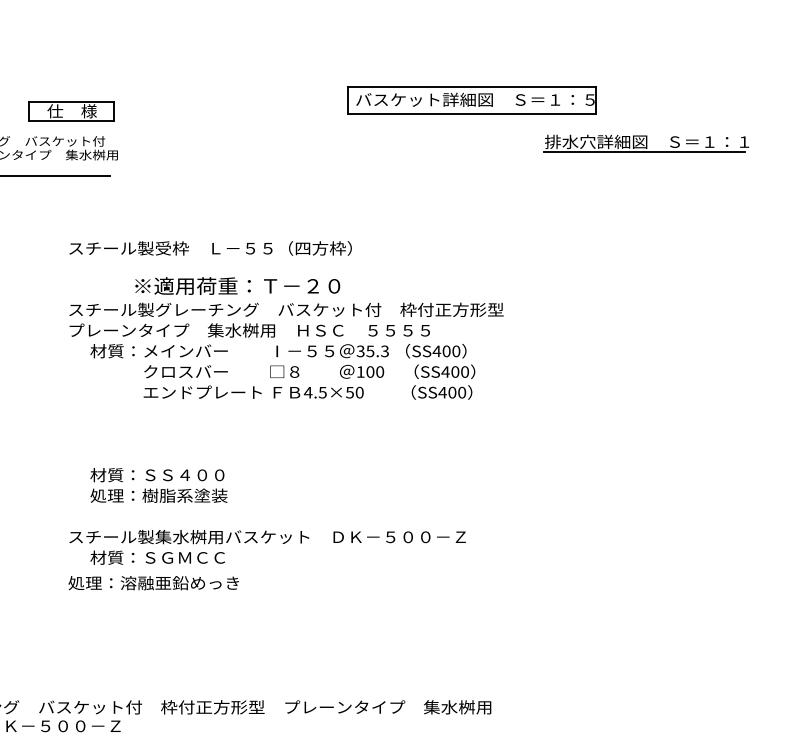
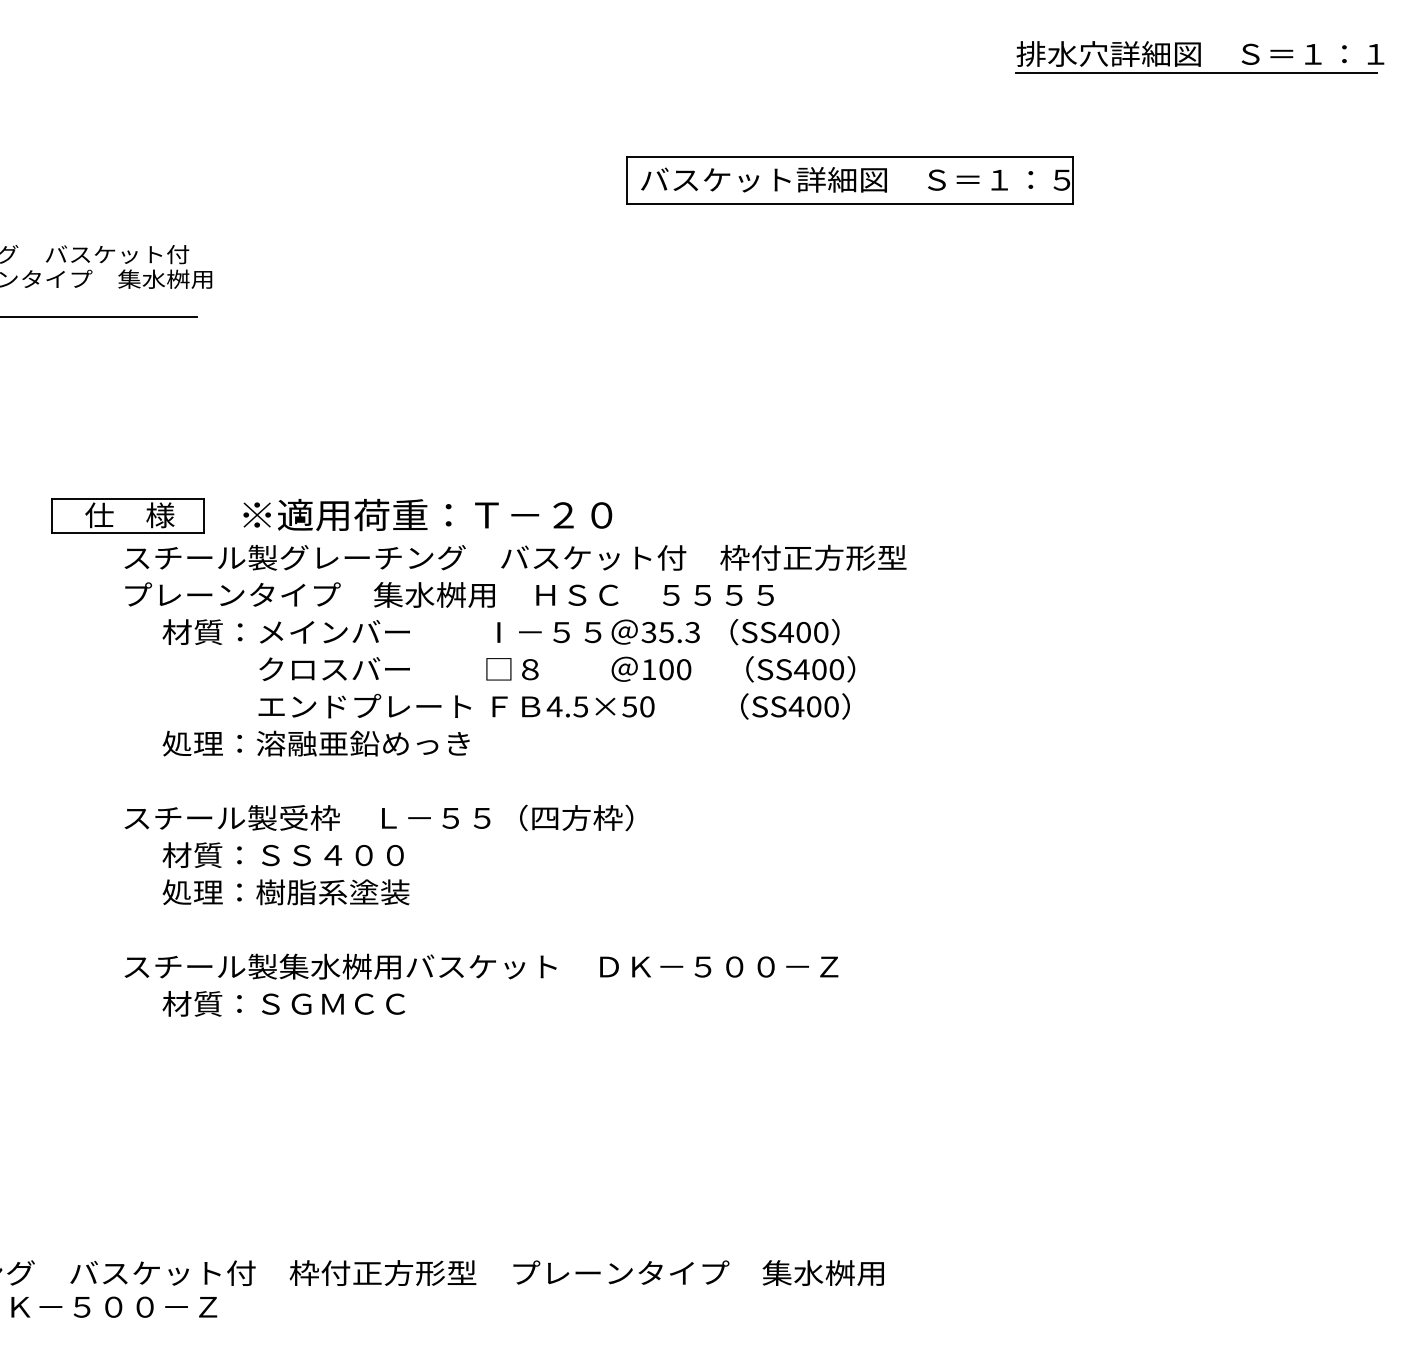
part: (71, 111) -> (128, 515), moved
part: (646, 143) -> (1199, 56), moved
text: (210, 248) -> (378, 818), moved
text: (153, 583) -> (315, 744), moved

